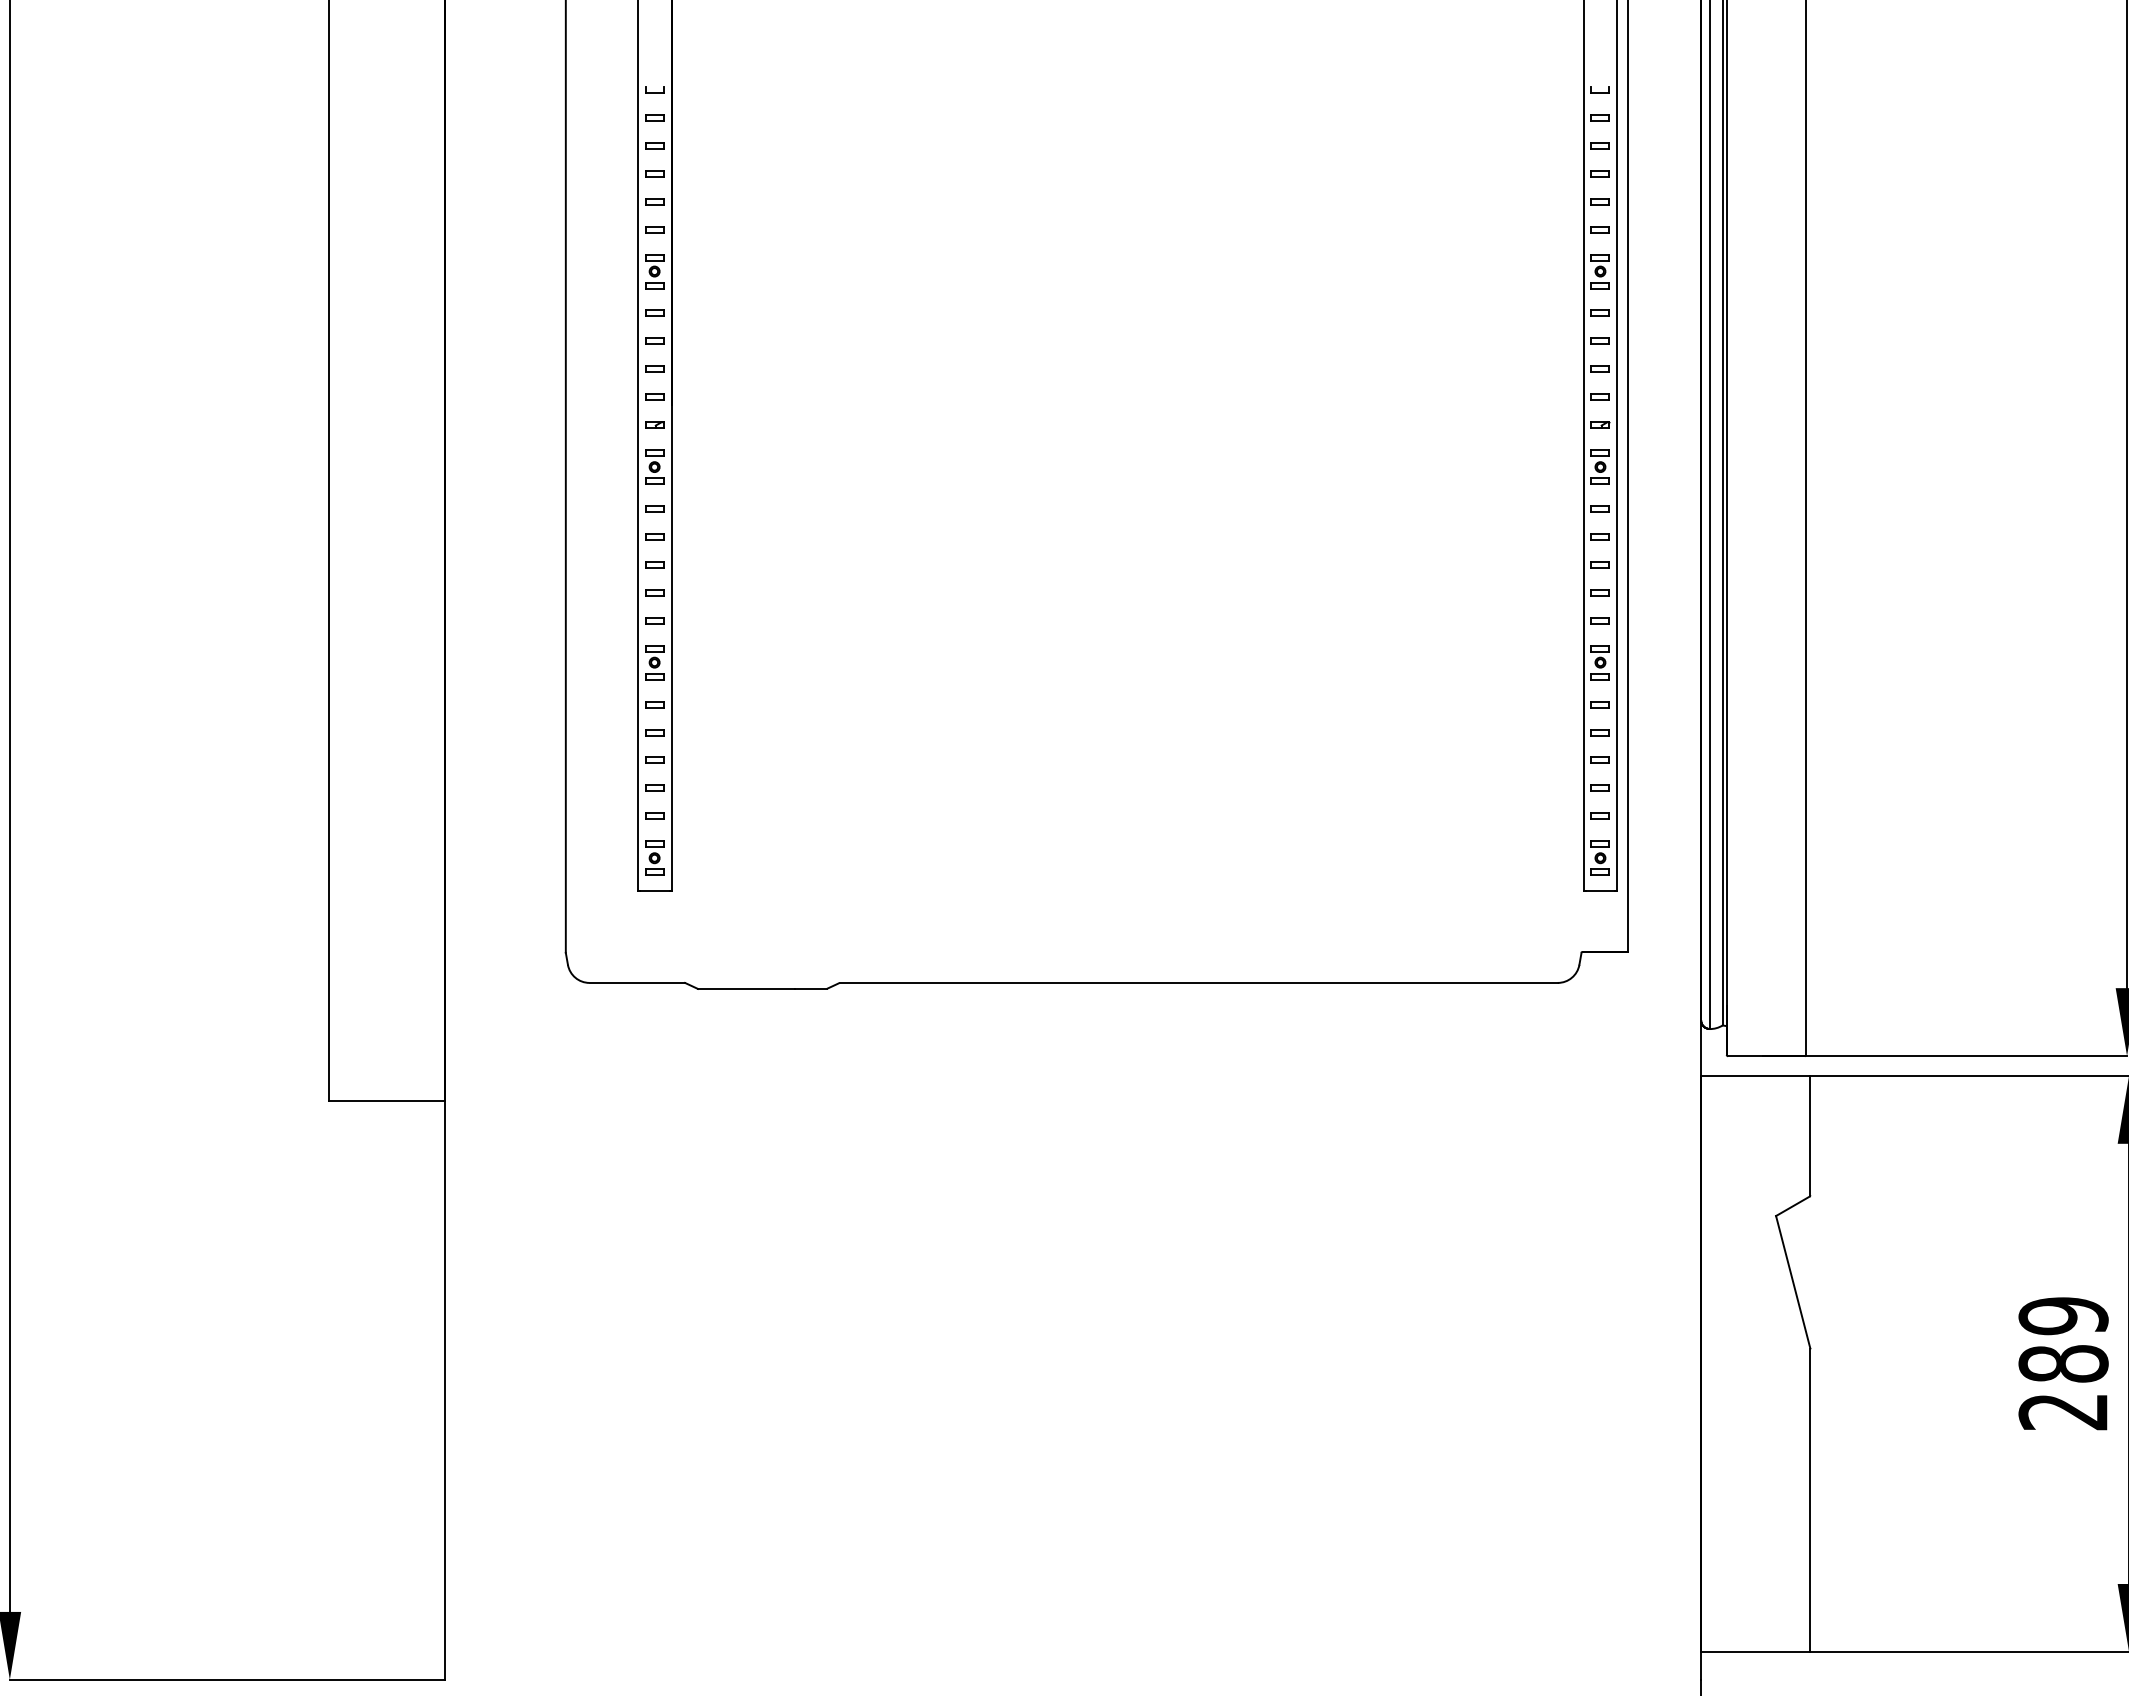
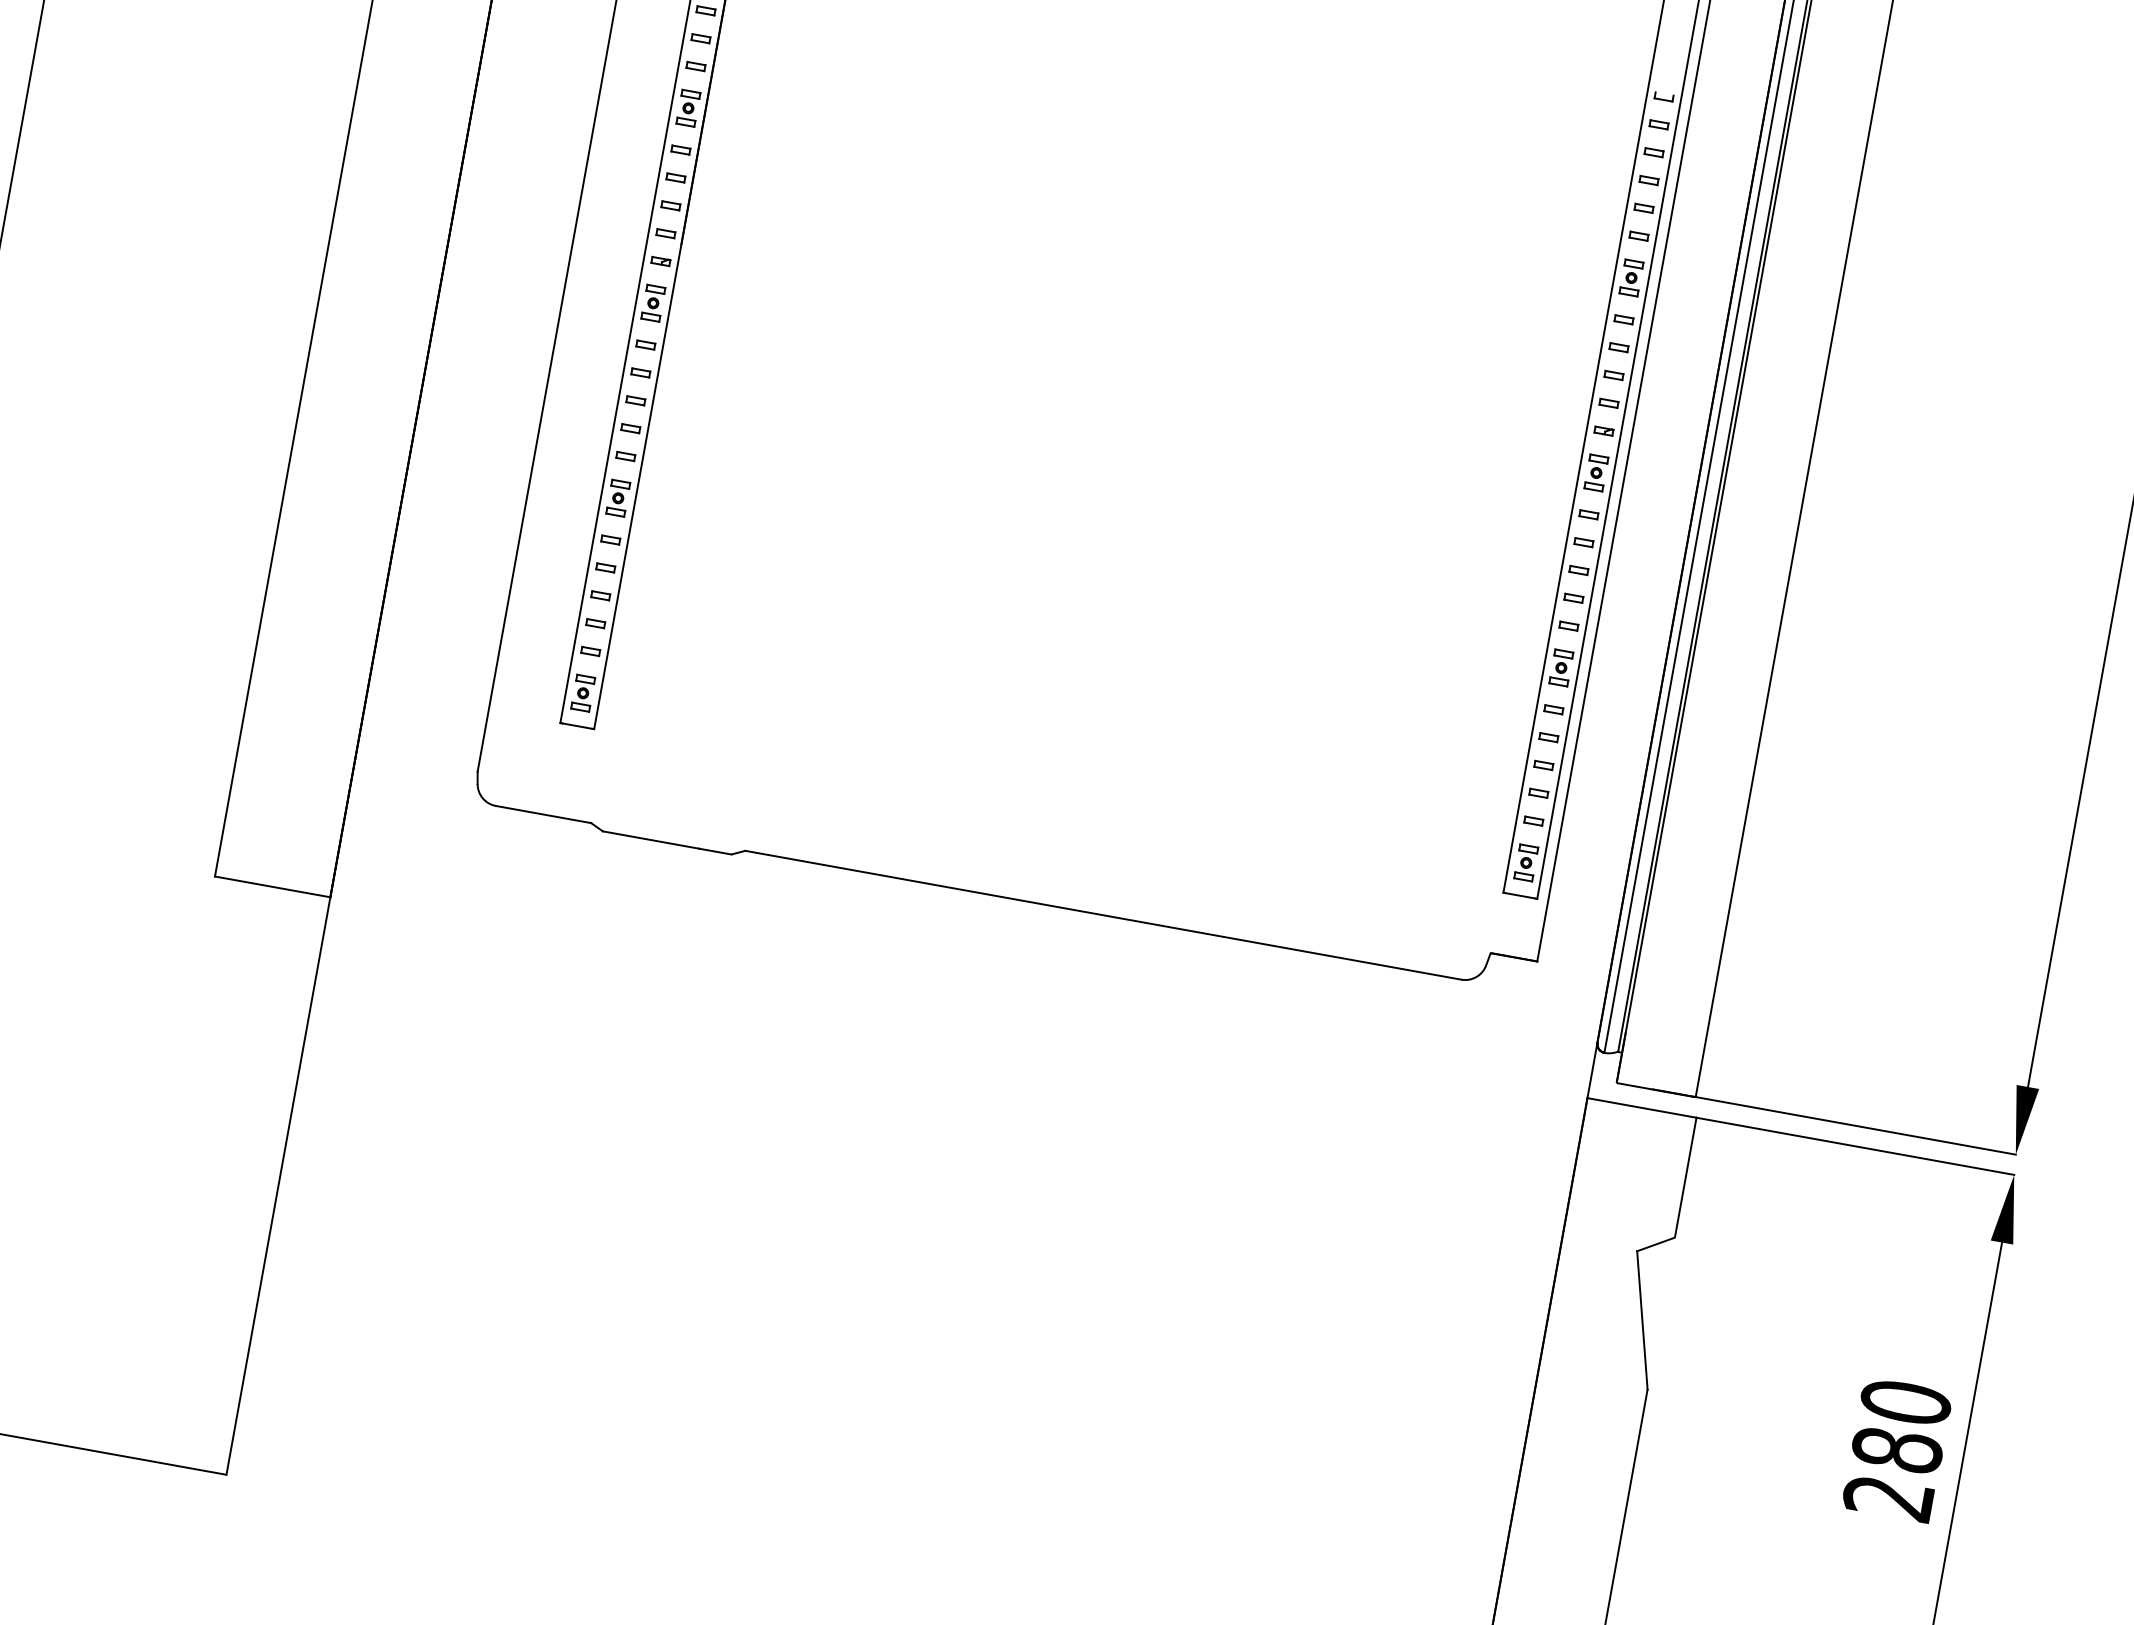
text: (2063, 1316) -> (1905, 1402), 289 -> 280

